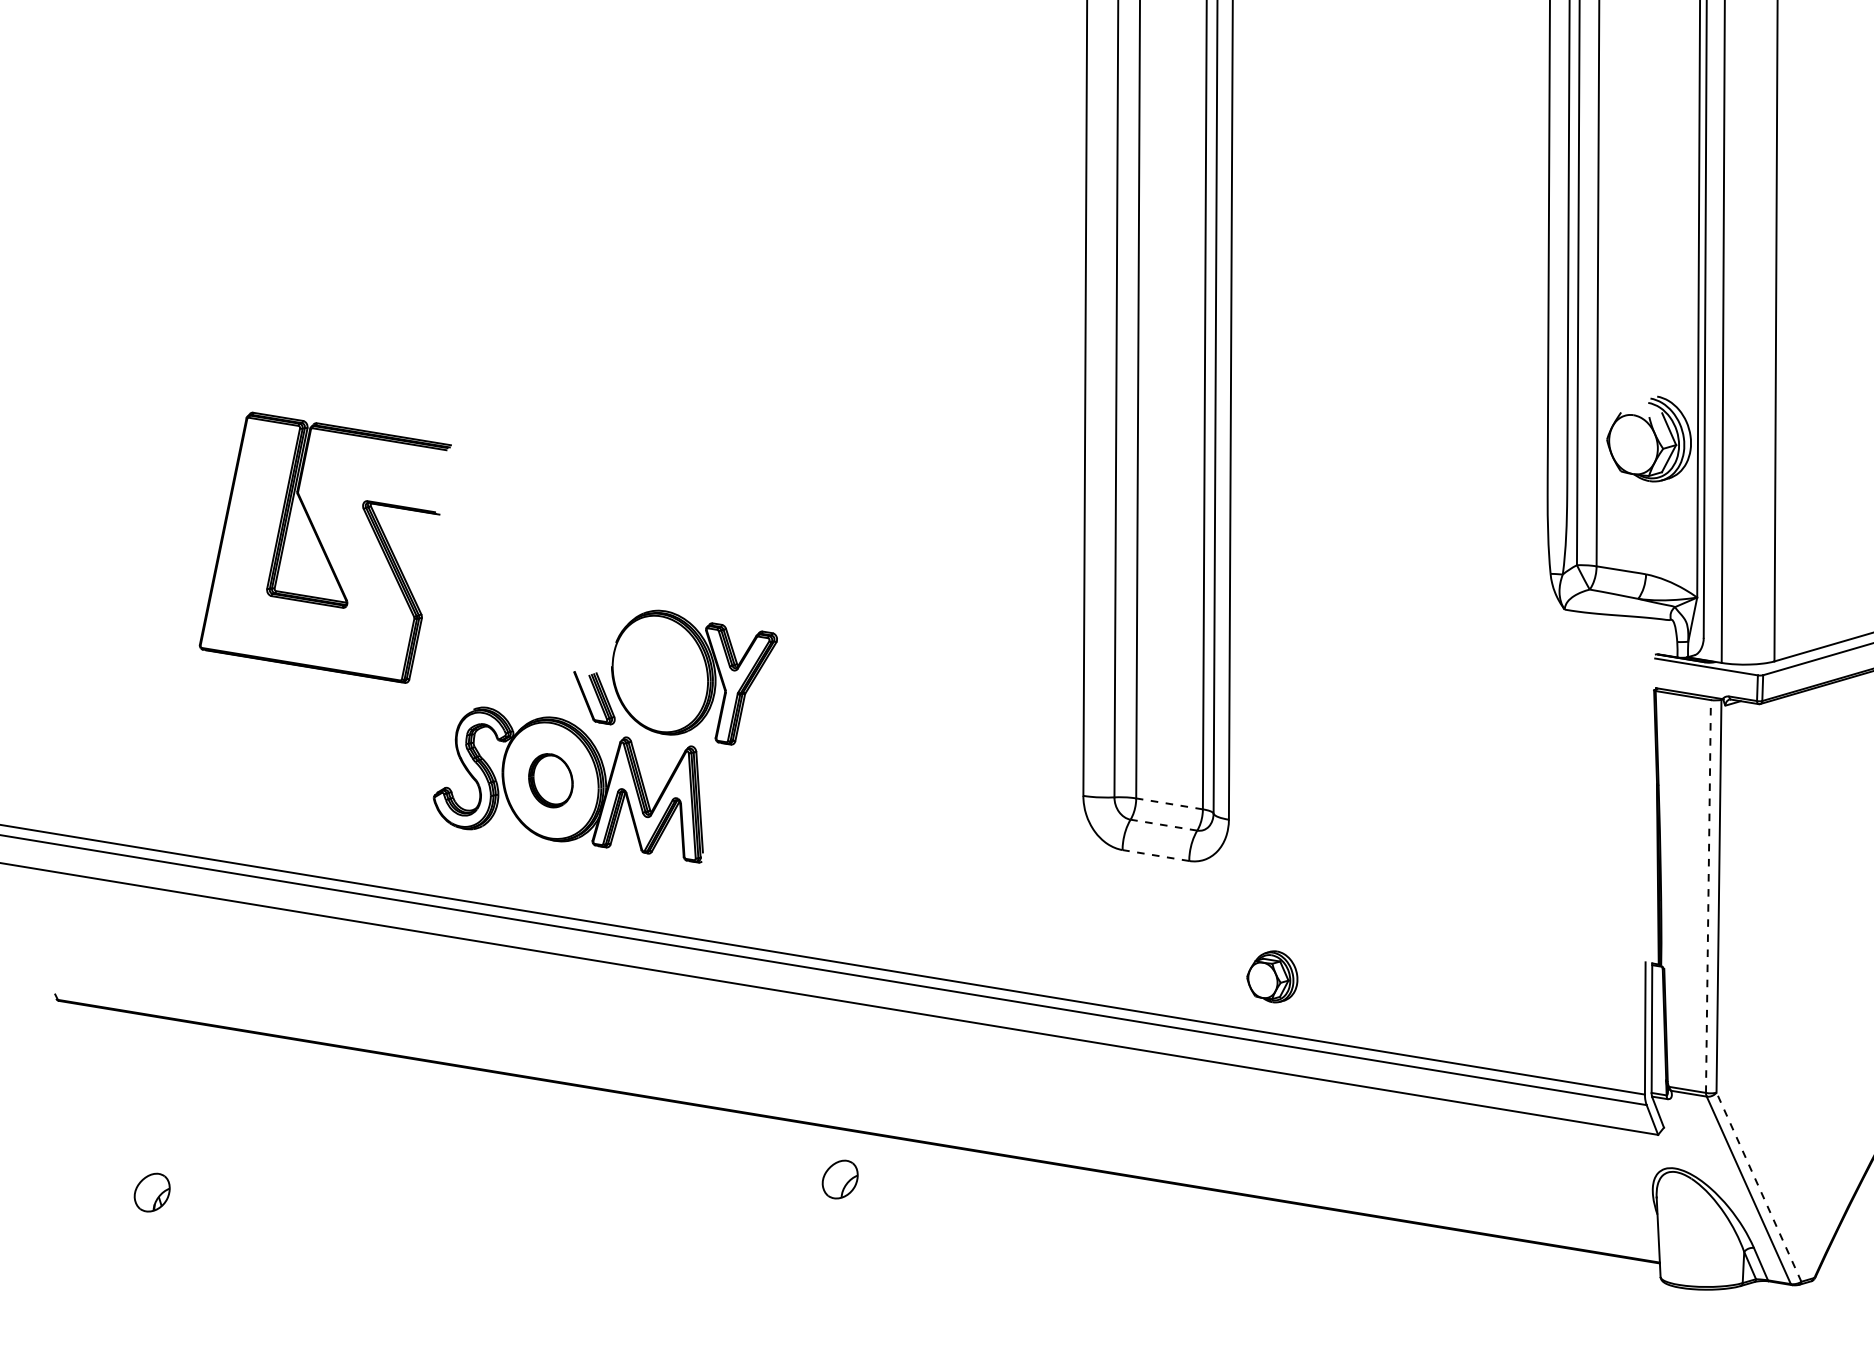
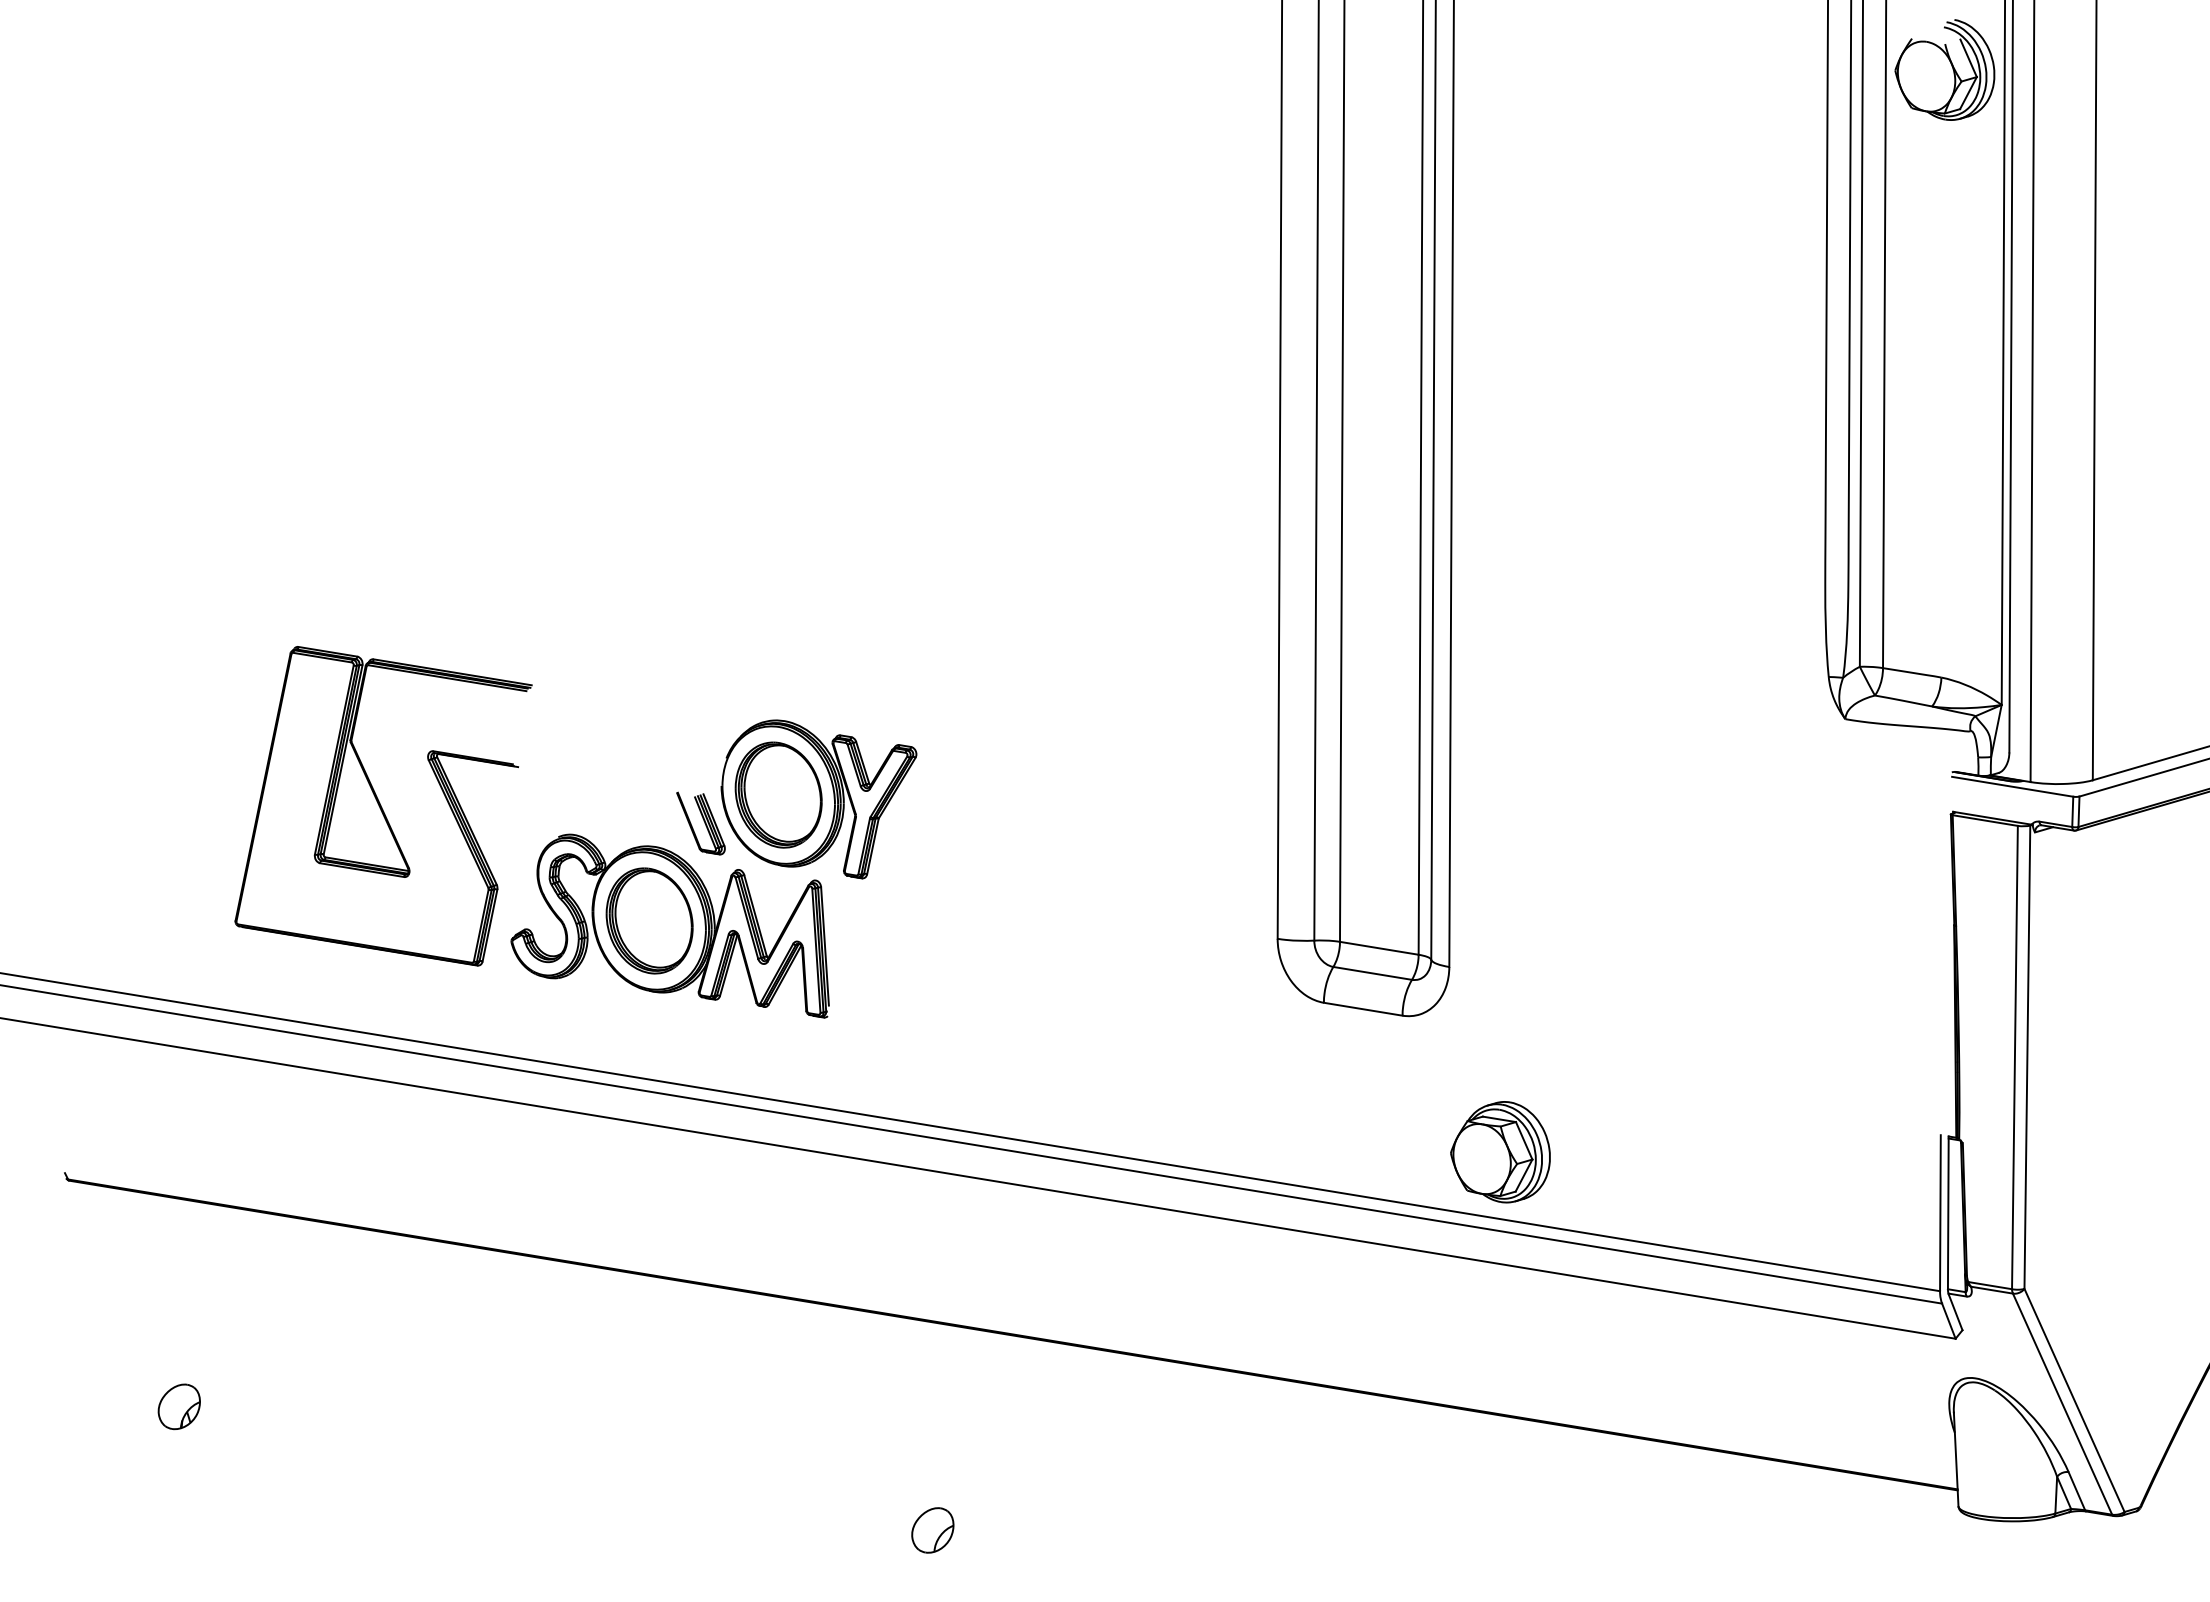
part: (1648, 438) -> (1944, 69), moved
part: (325, 548) -> (383, 806), moved
part: (660, 673) -> (778, 794), added
part: (550, 780) -> (649, 920), size x1.67
line: (1169, 804) -> (1379, 948), dashed -> solid
line: (1163, 825) -> (1372, 973), dashed -> solid
line: (1156, 855) -> (1363, 1009), dashed -> solid
line: (1708, 896) -> (2014, 1057), dashed -> solid
part: (1272, 977) -> (1500, 1152), size x1.67
part: (839, 1179) -> (932, 1530), moved
line: (1758, 1186) -> (2074, 1399), dashed -> solid

